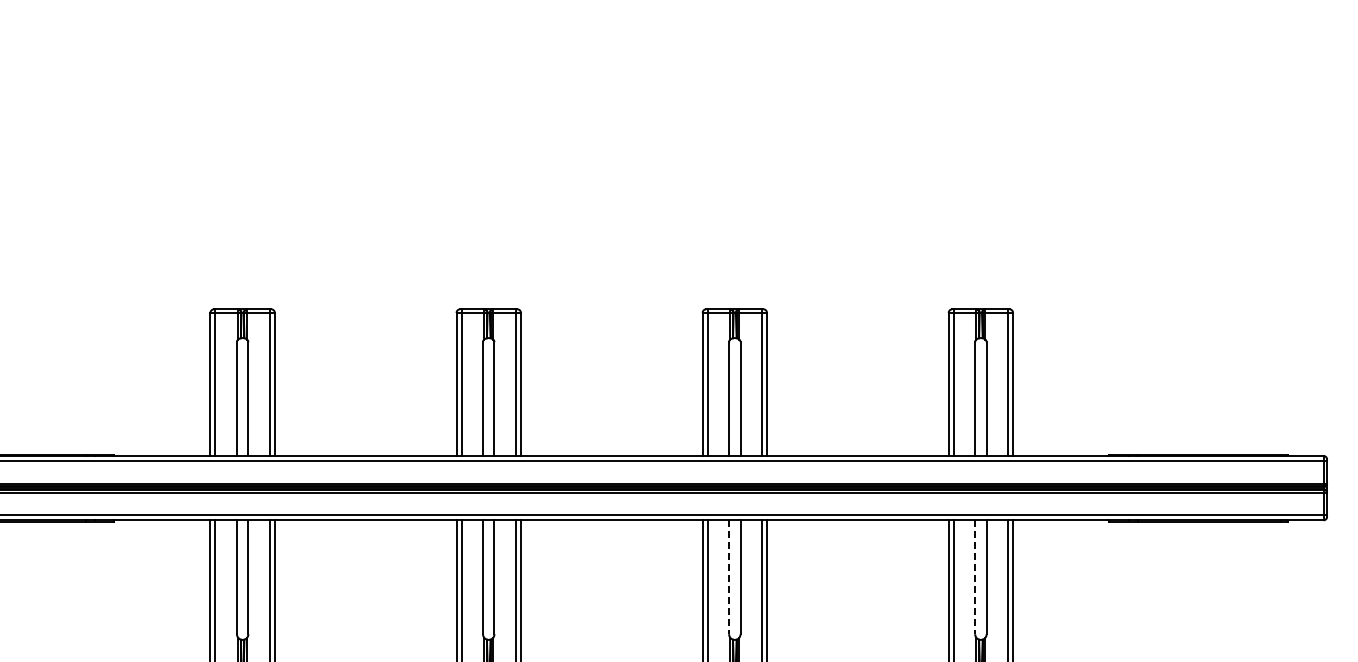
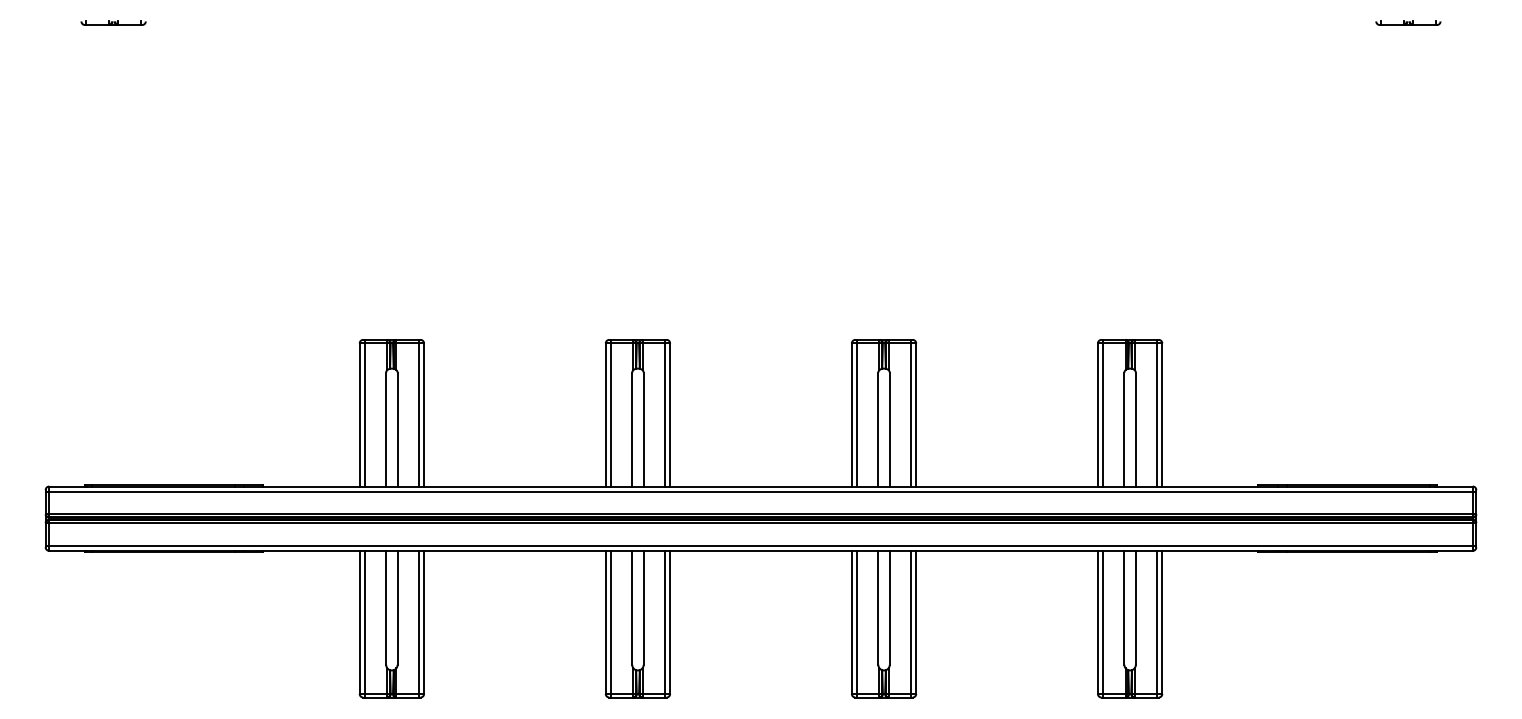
line: (729, 576) -> (878, 607), dashed -> solid
line: (975, 576) -> (1124, 607), dashed -> solid

